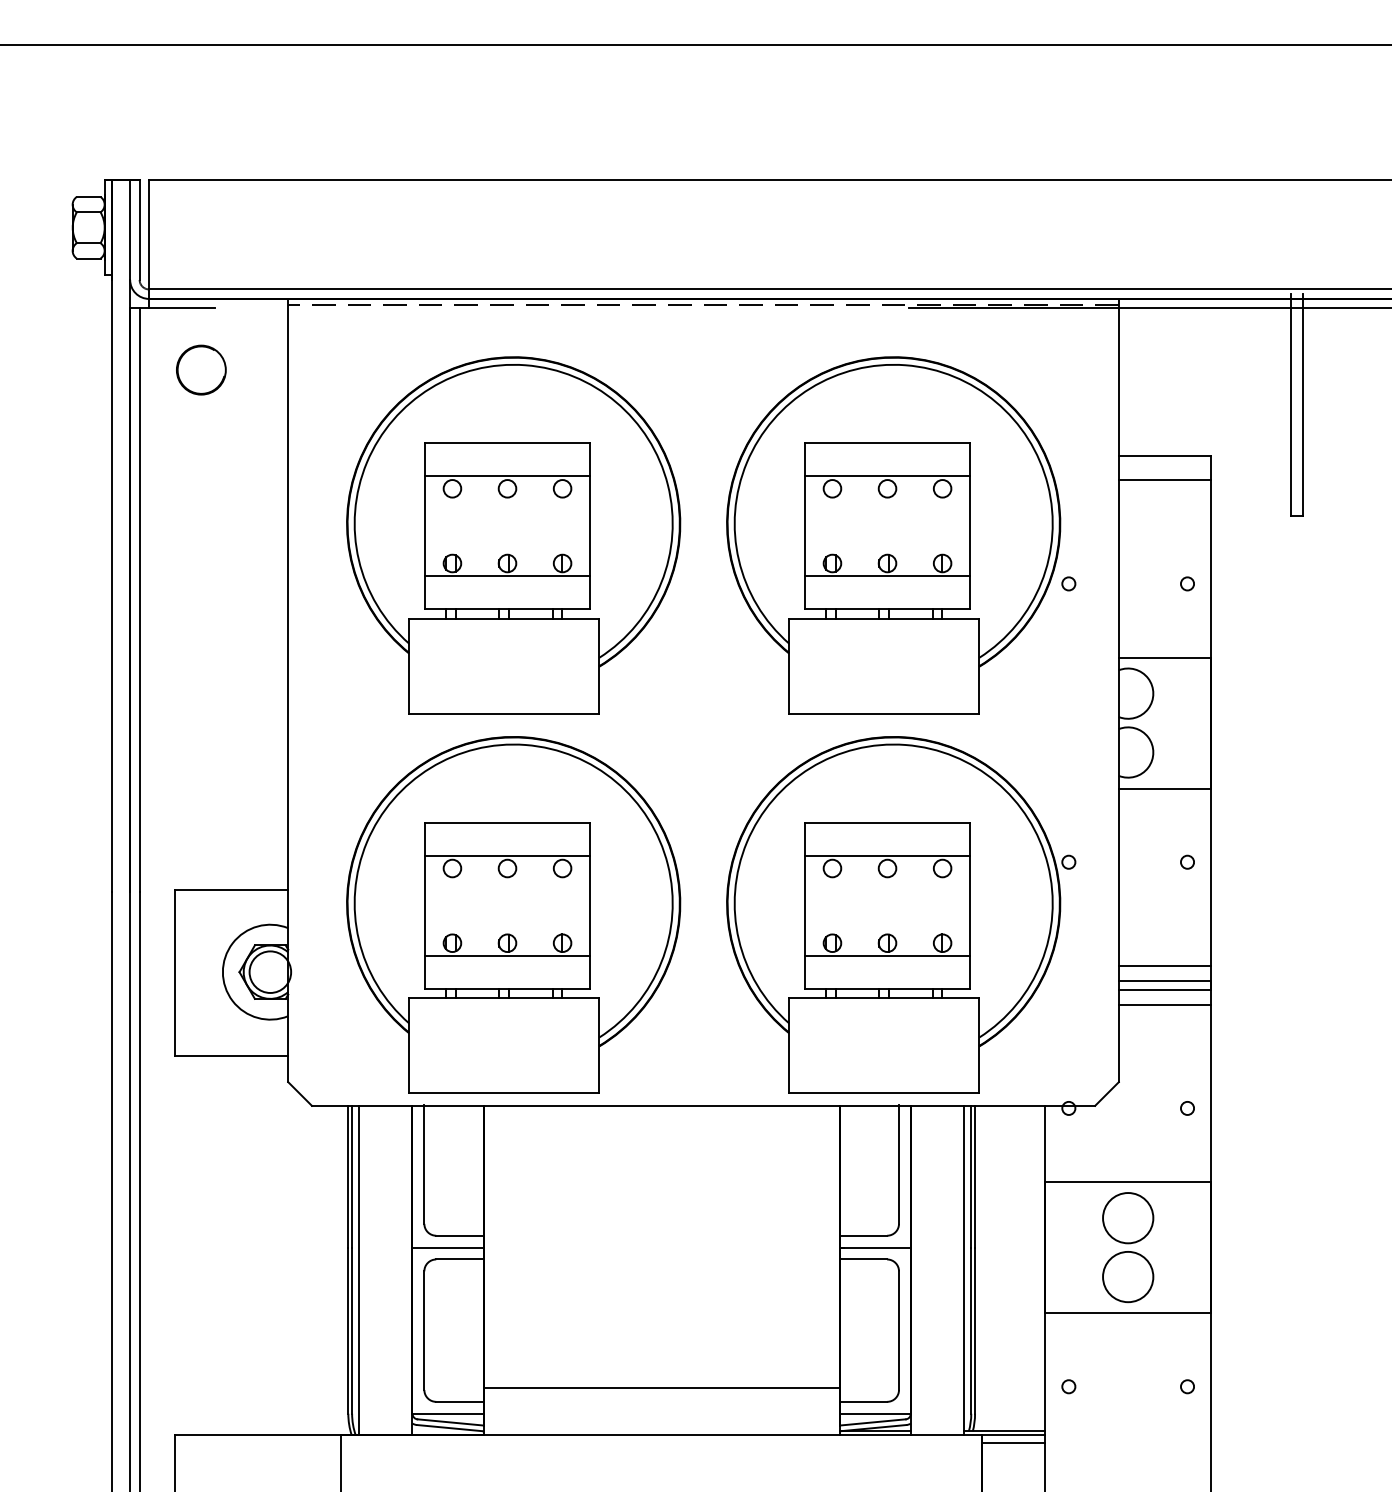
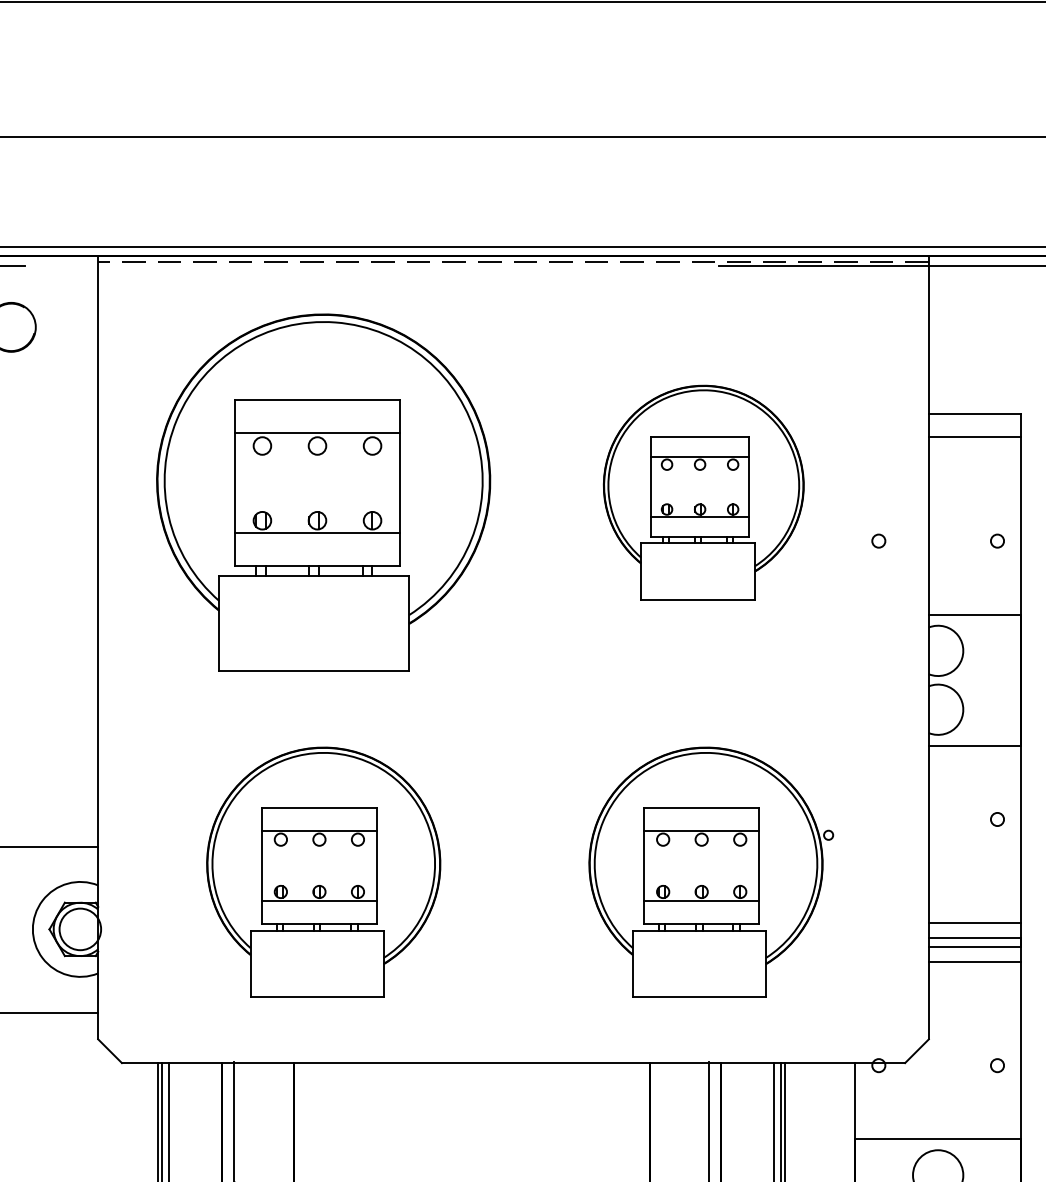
part: (893, 535) -> (703, 492), size x0.6
part: (513, 914) -> (323, 871), size x0.7
part: (901, 914) -> (711, 871), size x0.7

